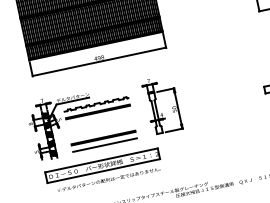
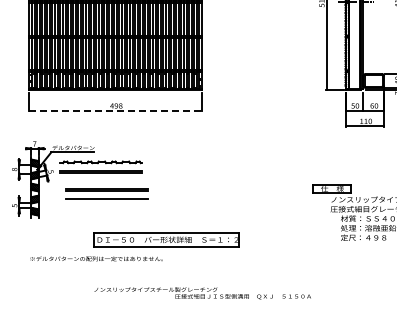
line: (100, 61) -> (116, 110), solid -> dashed
part: (156, 106) -> (174, 180), removed
part: (103, 140) -> (106, 193), moved
part: (102, 165) -> (166, 239), moved

